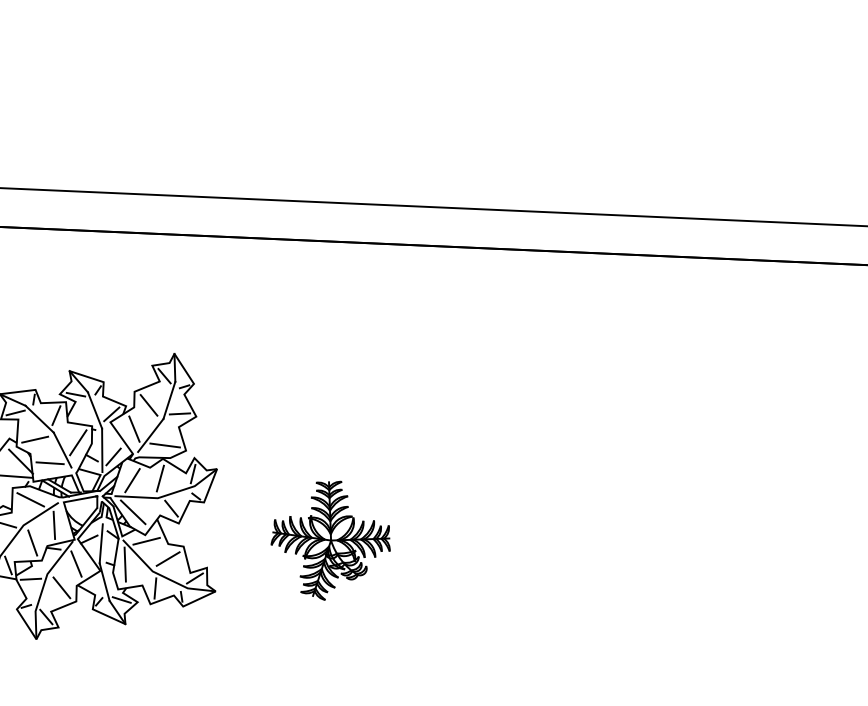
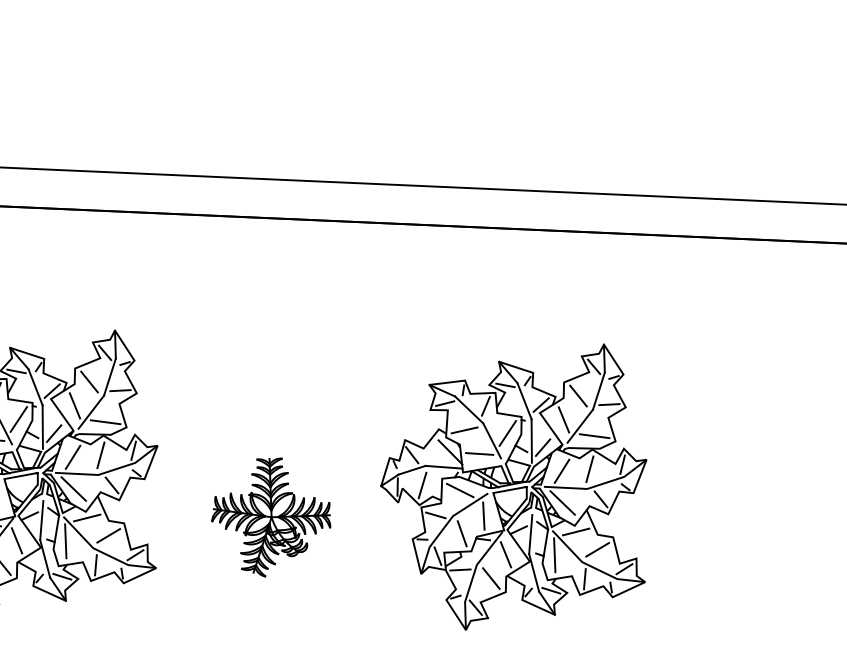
part: (572, 509) -> (513, 486), added

